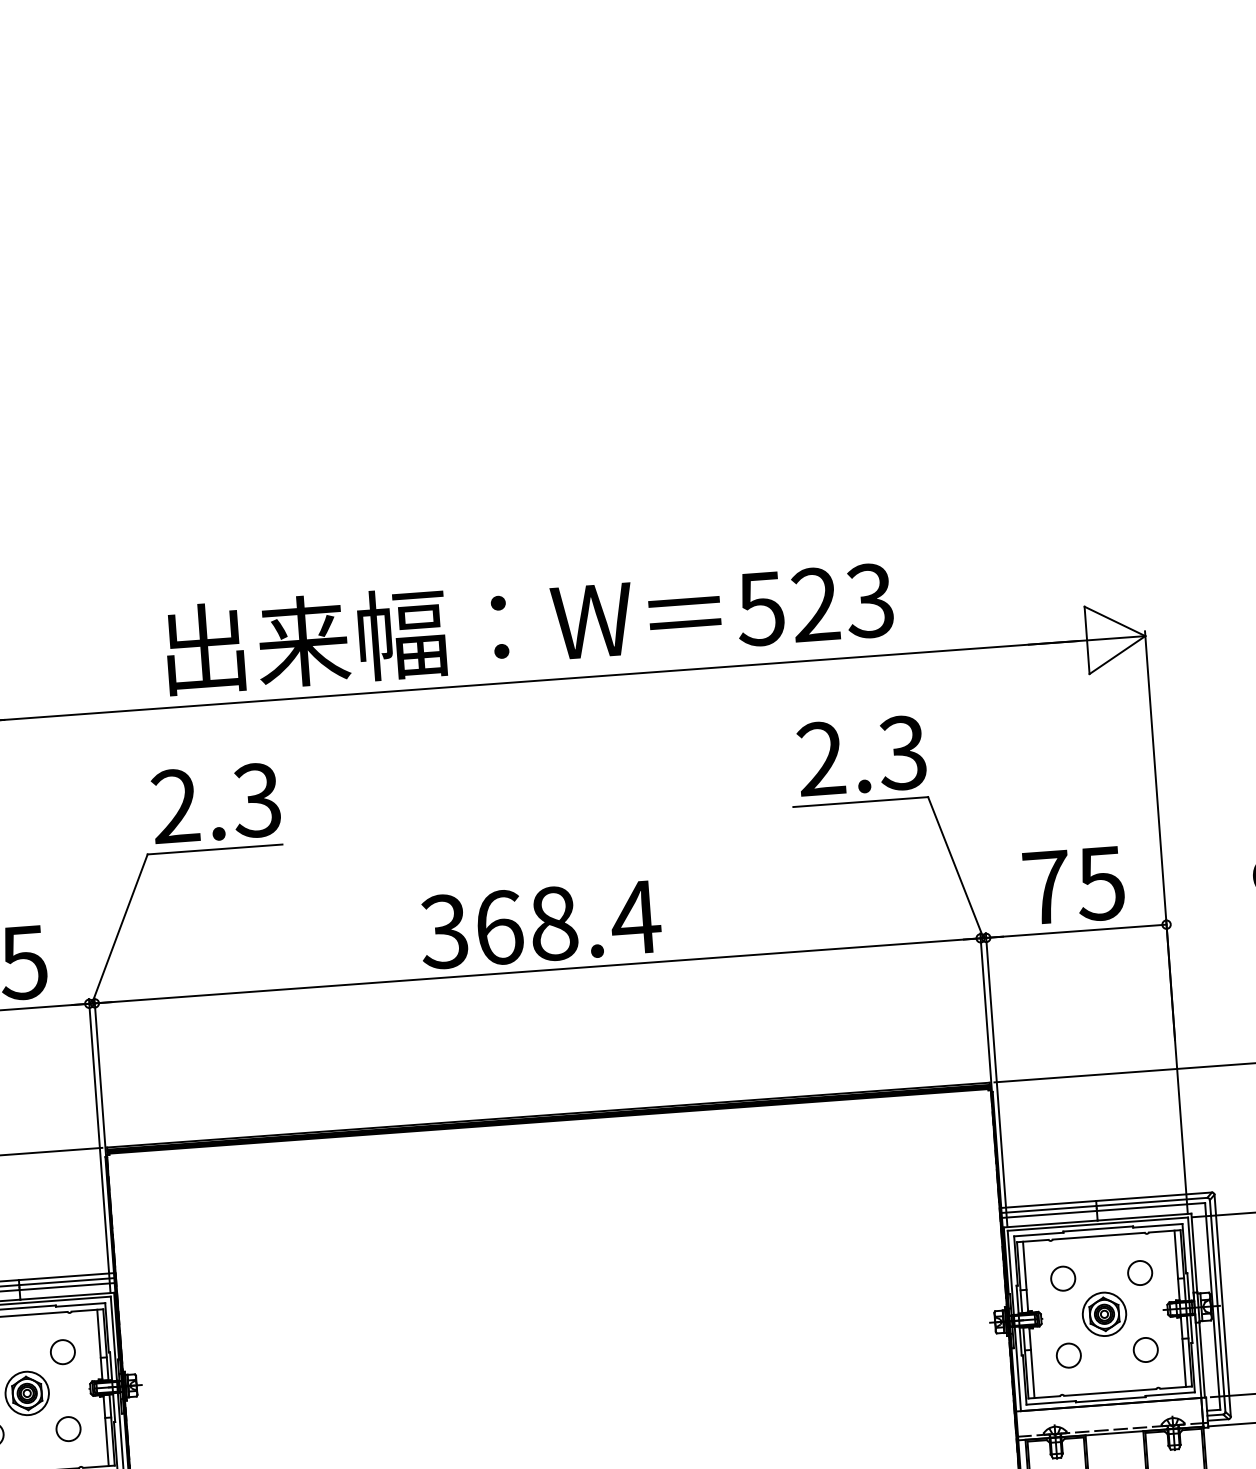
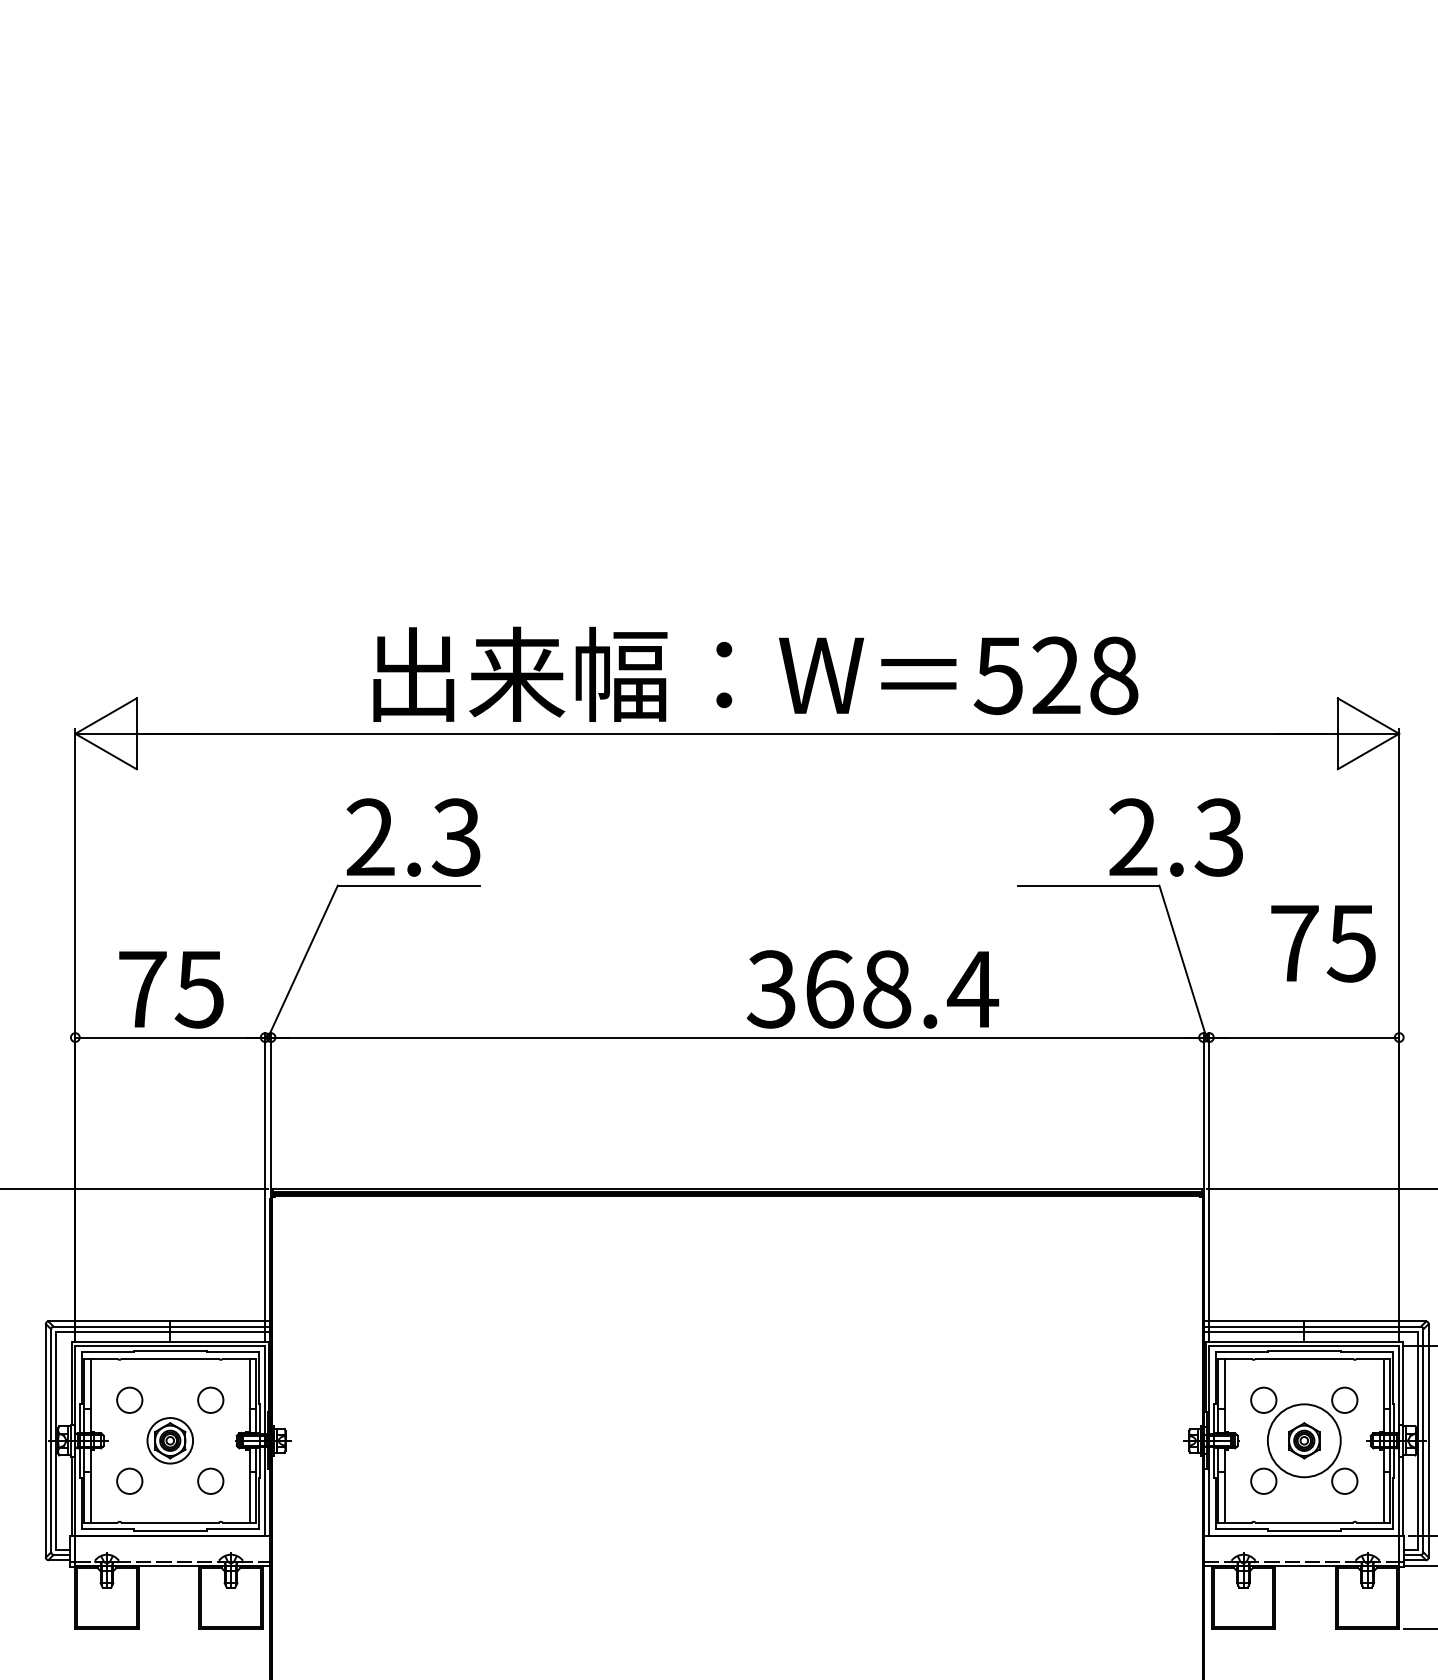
text: (869, 600) -> (1113, 675), 523 -> 528
text: (861, 756) -> (1175, 837), moved
text: (1074, 885) -> (1323, 943), moved
text: (540, 924) -> (872, 989), moved
circle: (1104, 1314) -> (1304, 1440), size x1.6

